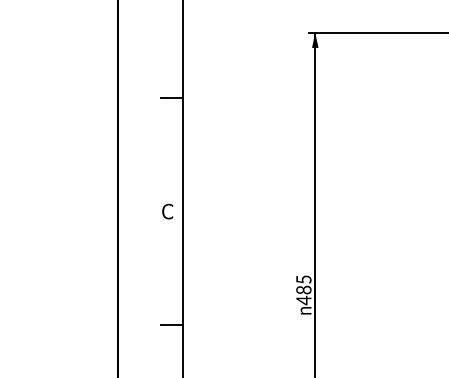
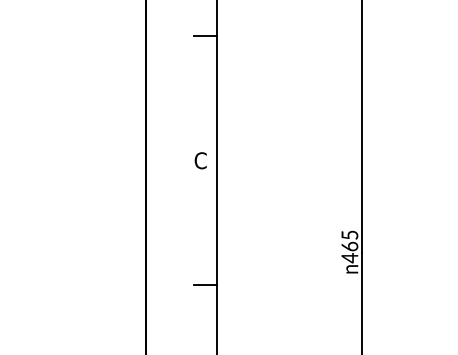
text: (303, 289) -> (349, 246), 485 -> 465

